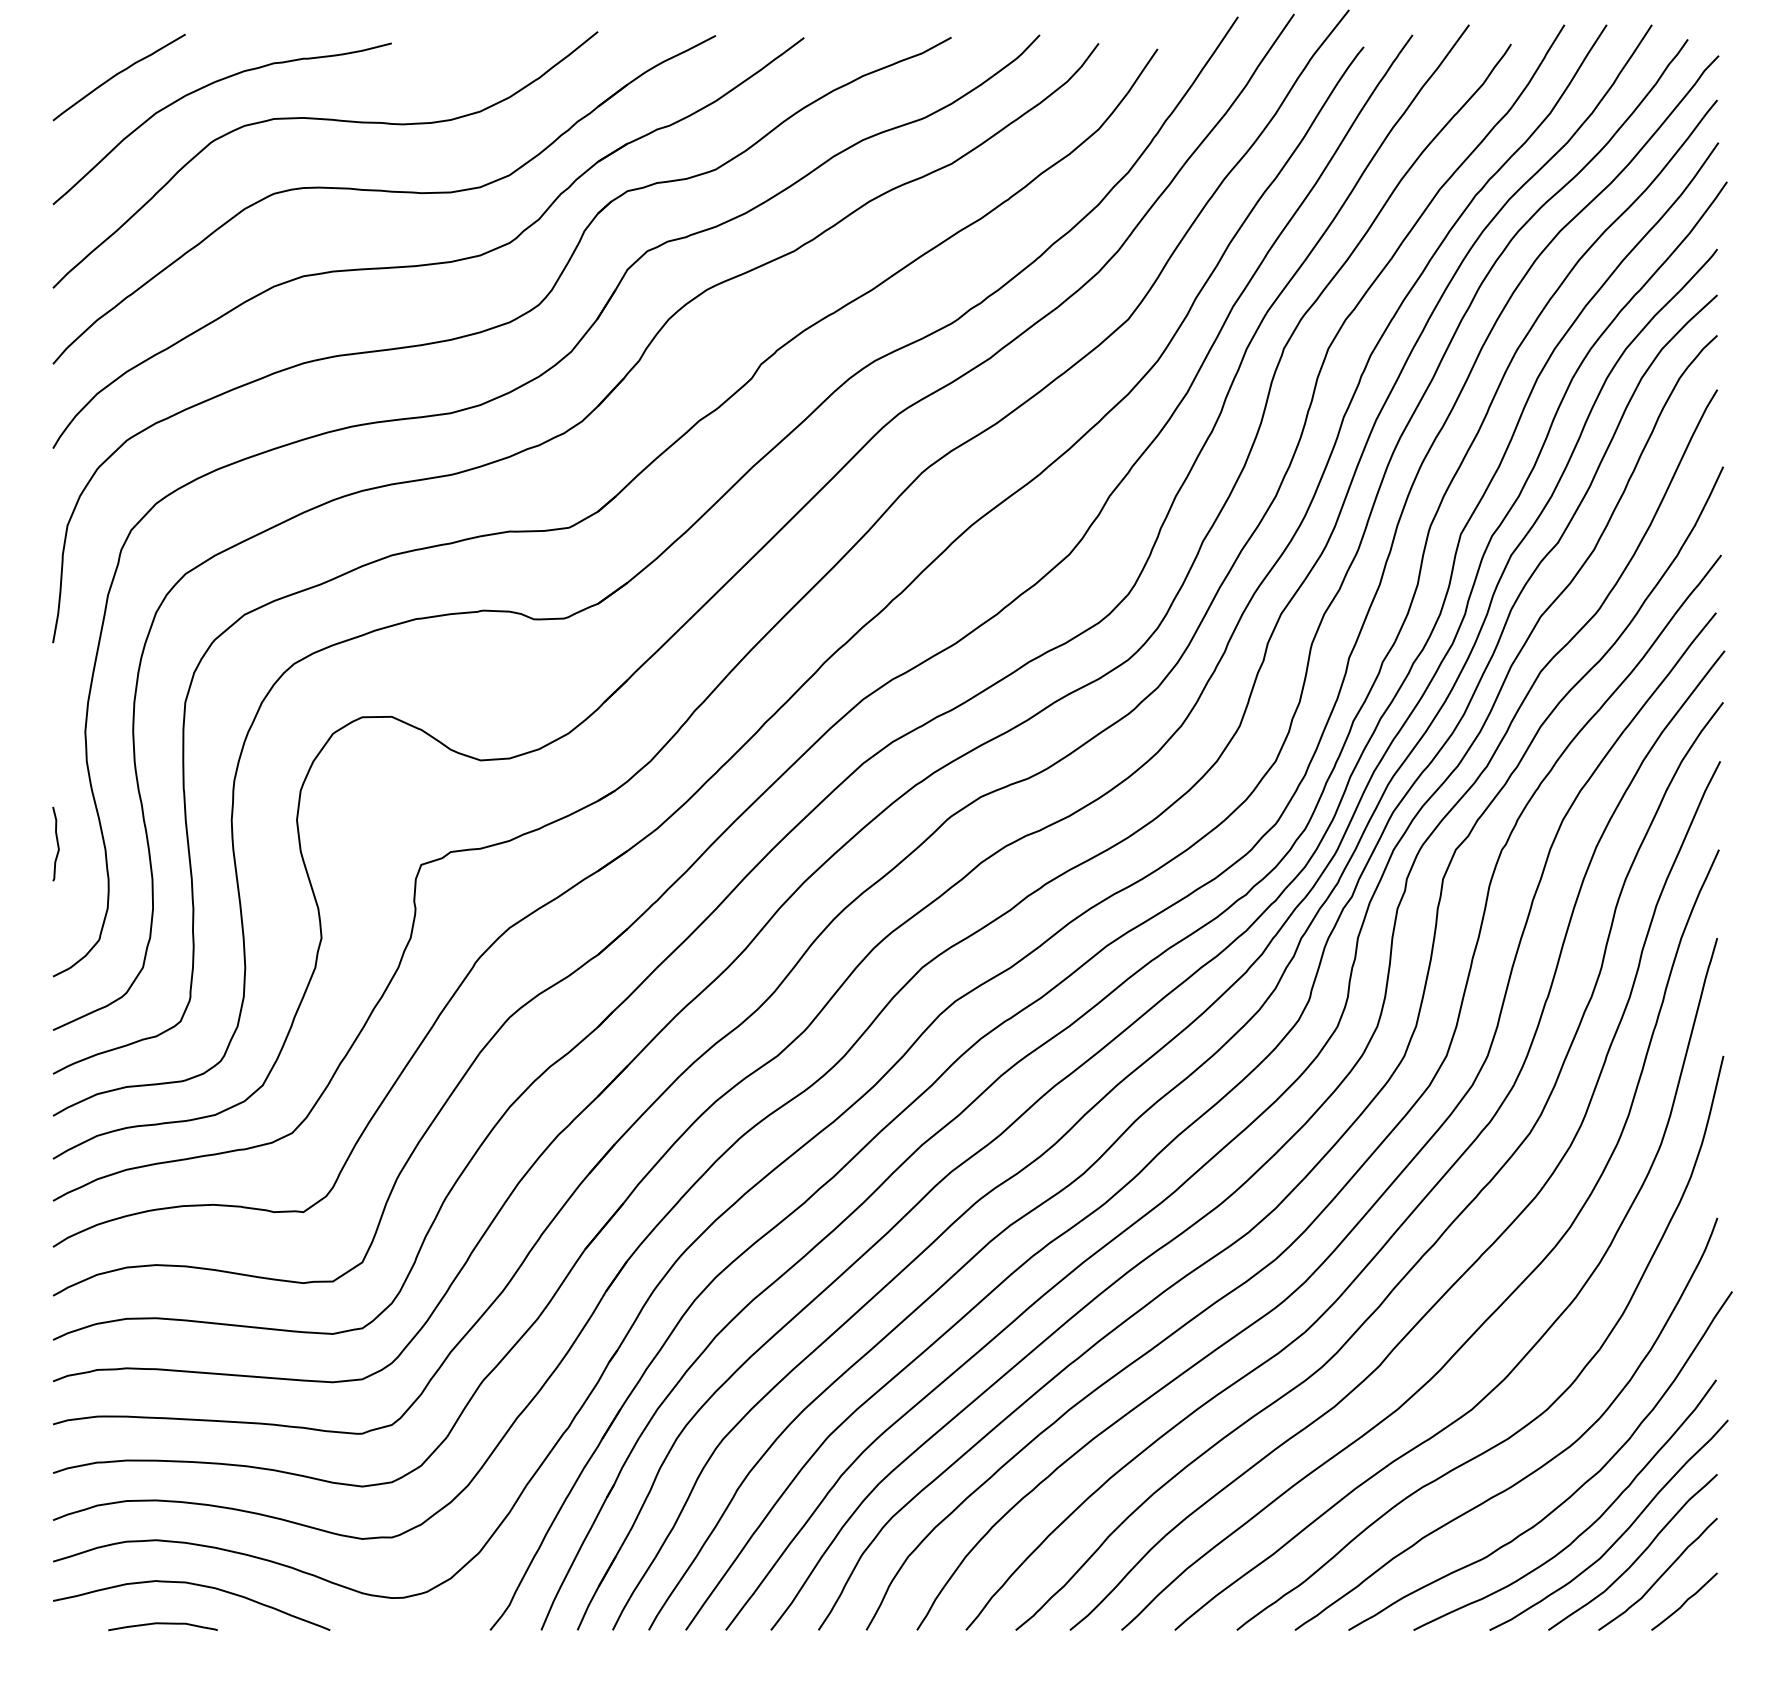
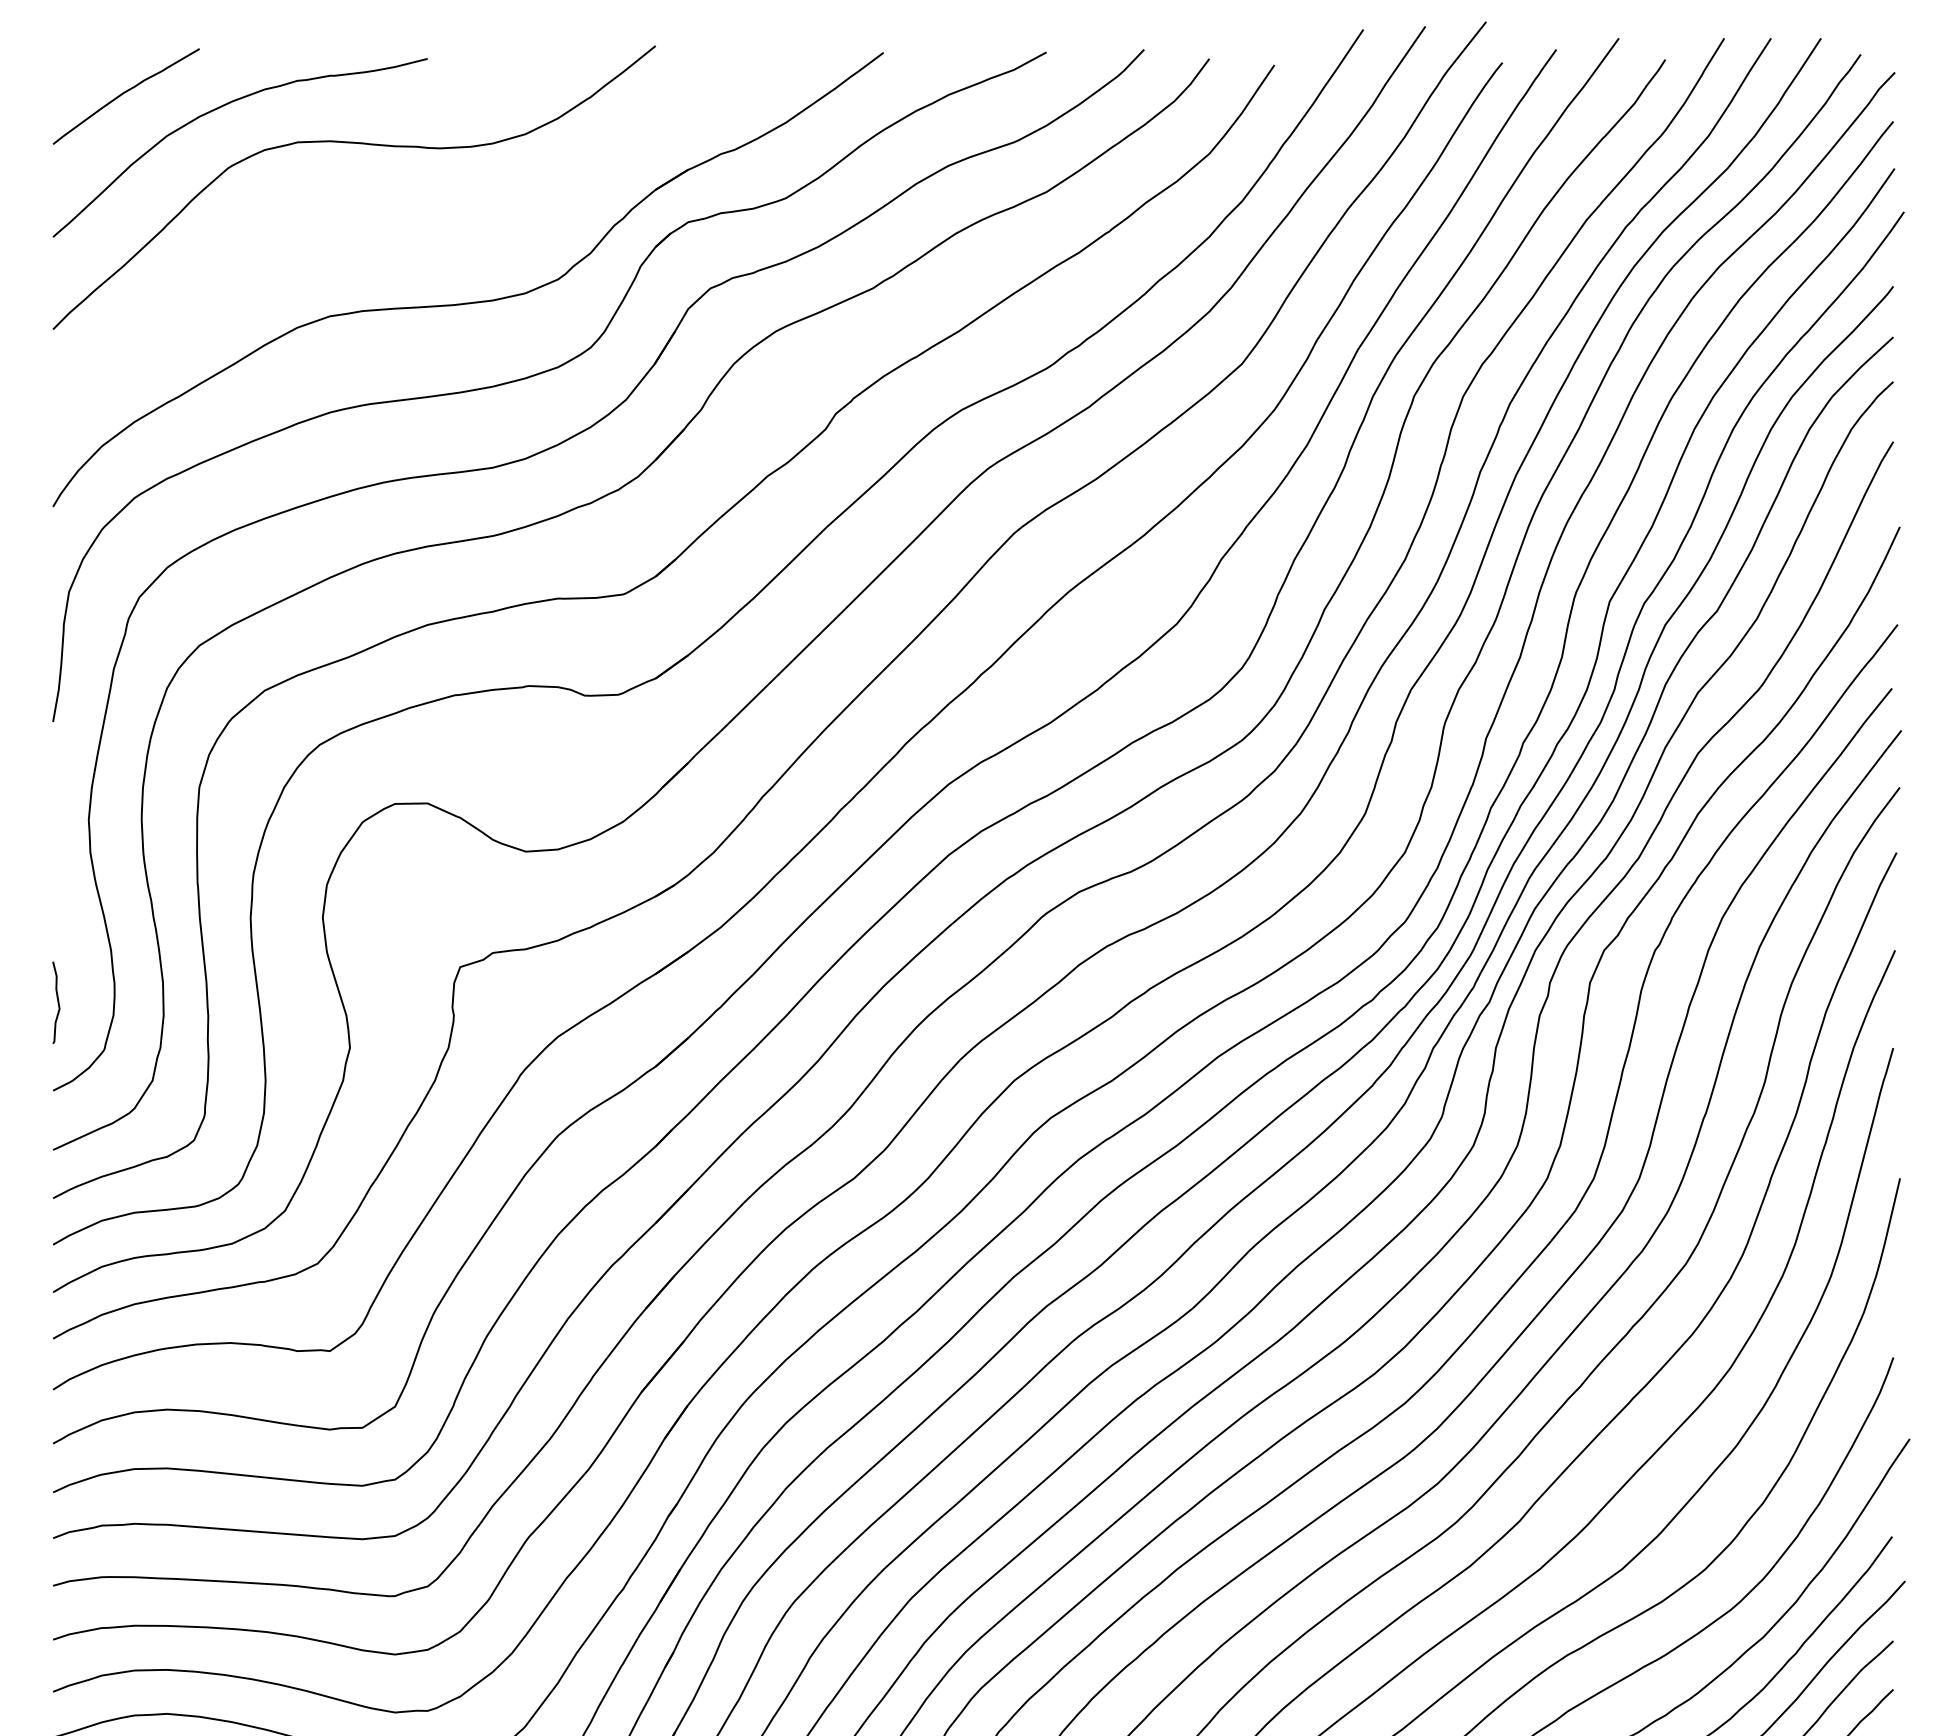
part: (386, 192) -> (421, 223), removed
curve: (56, 842) -> (56, 1001), moved

